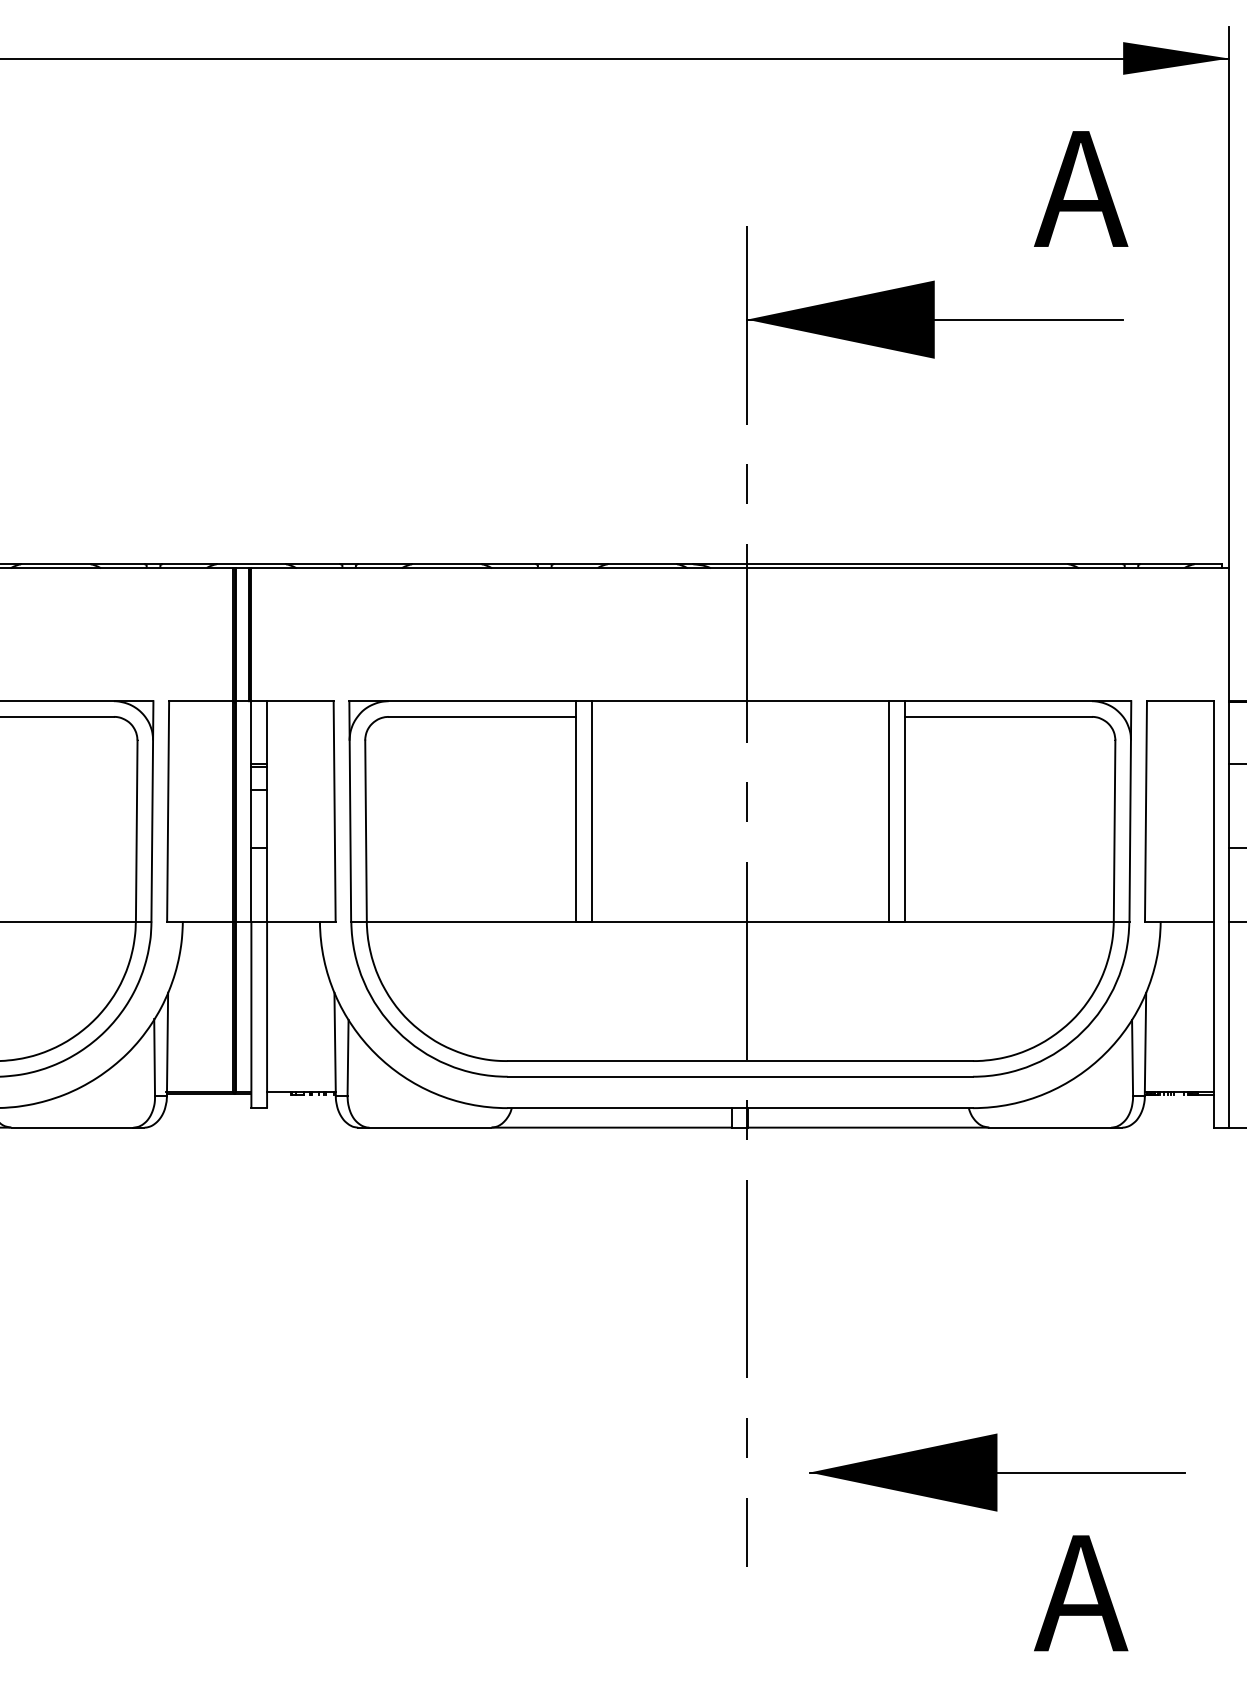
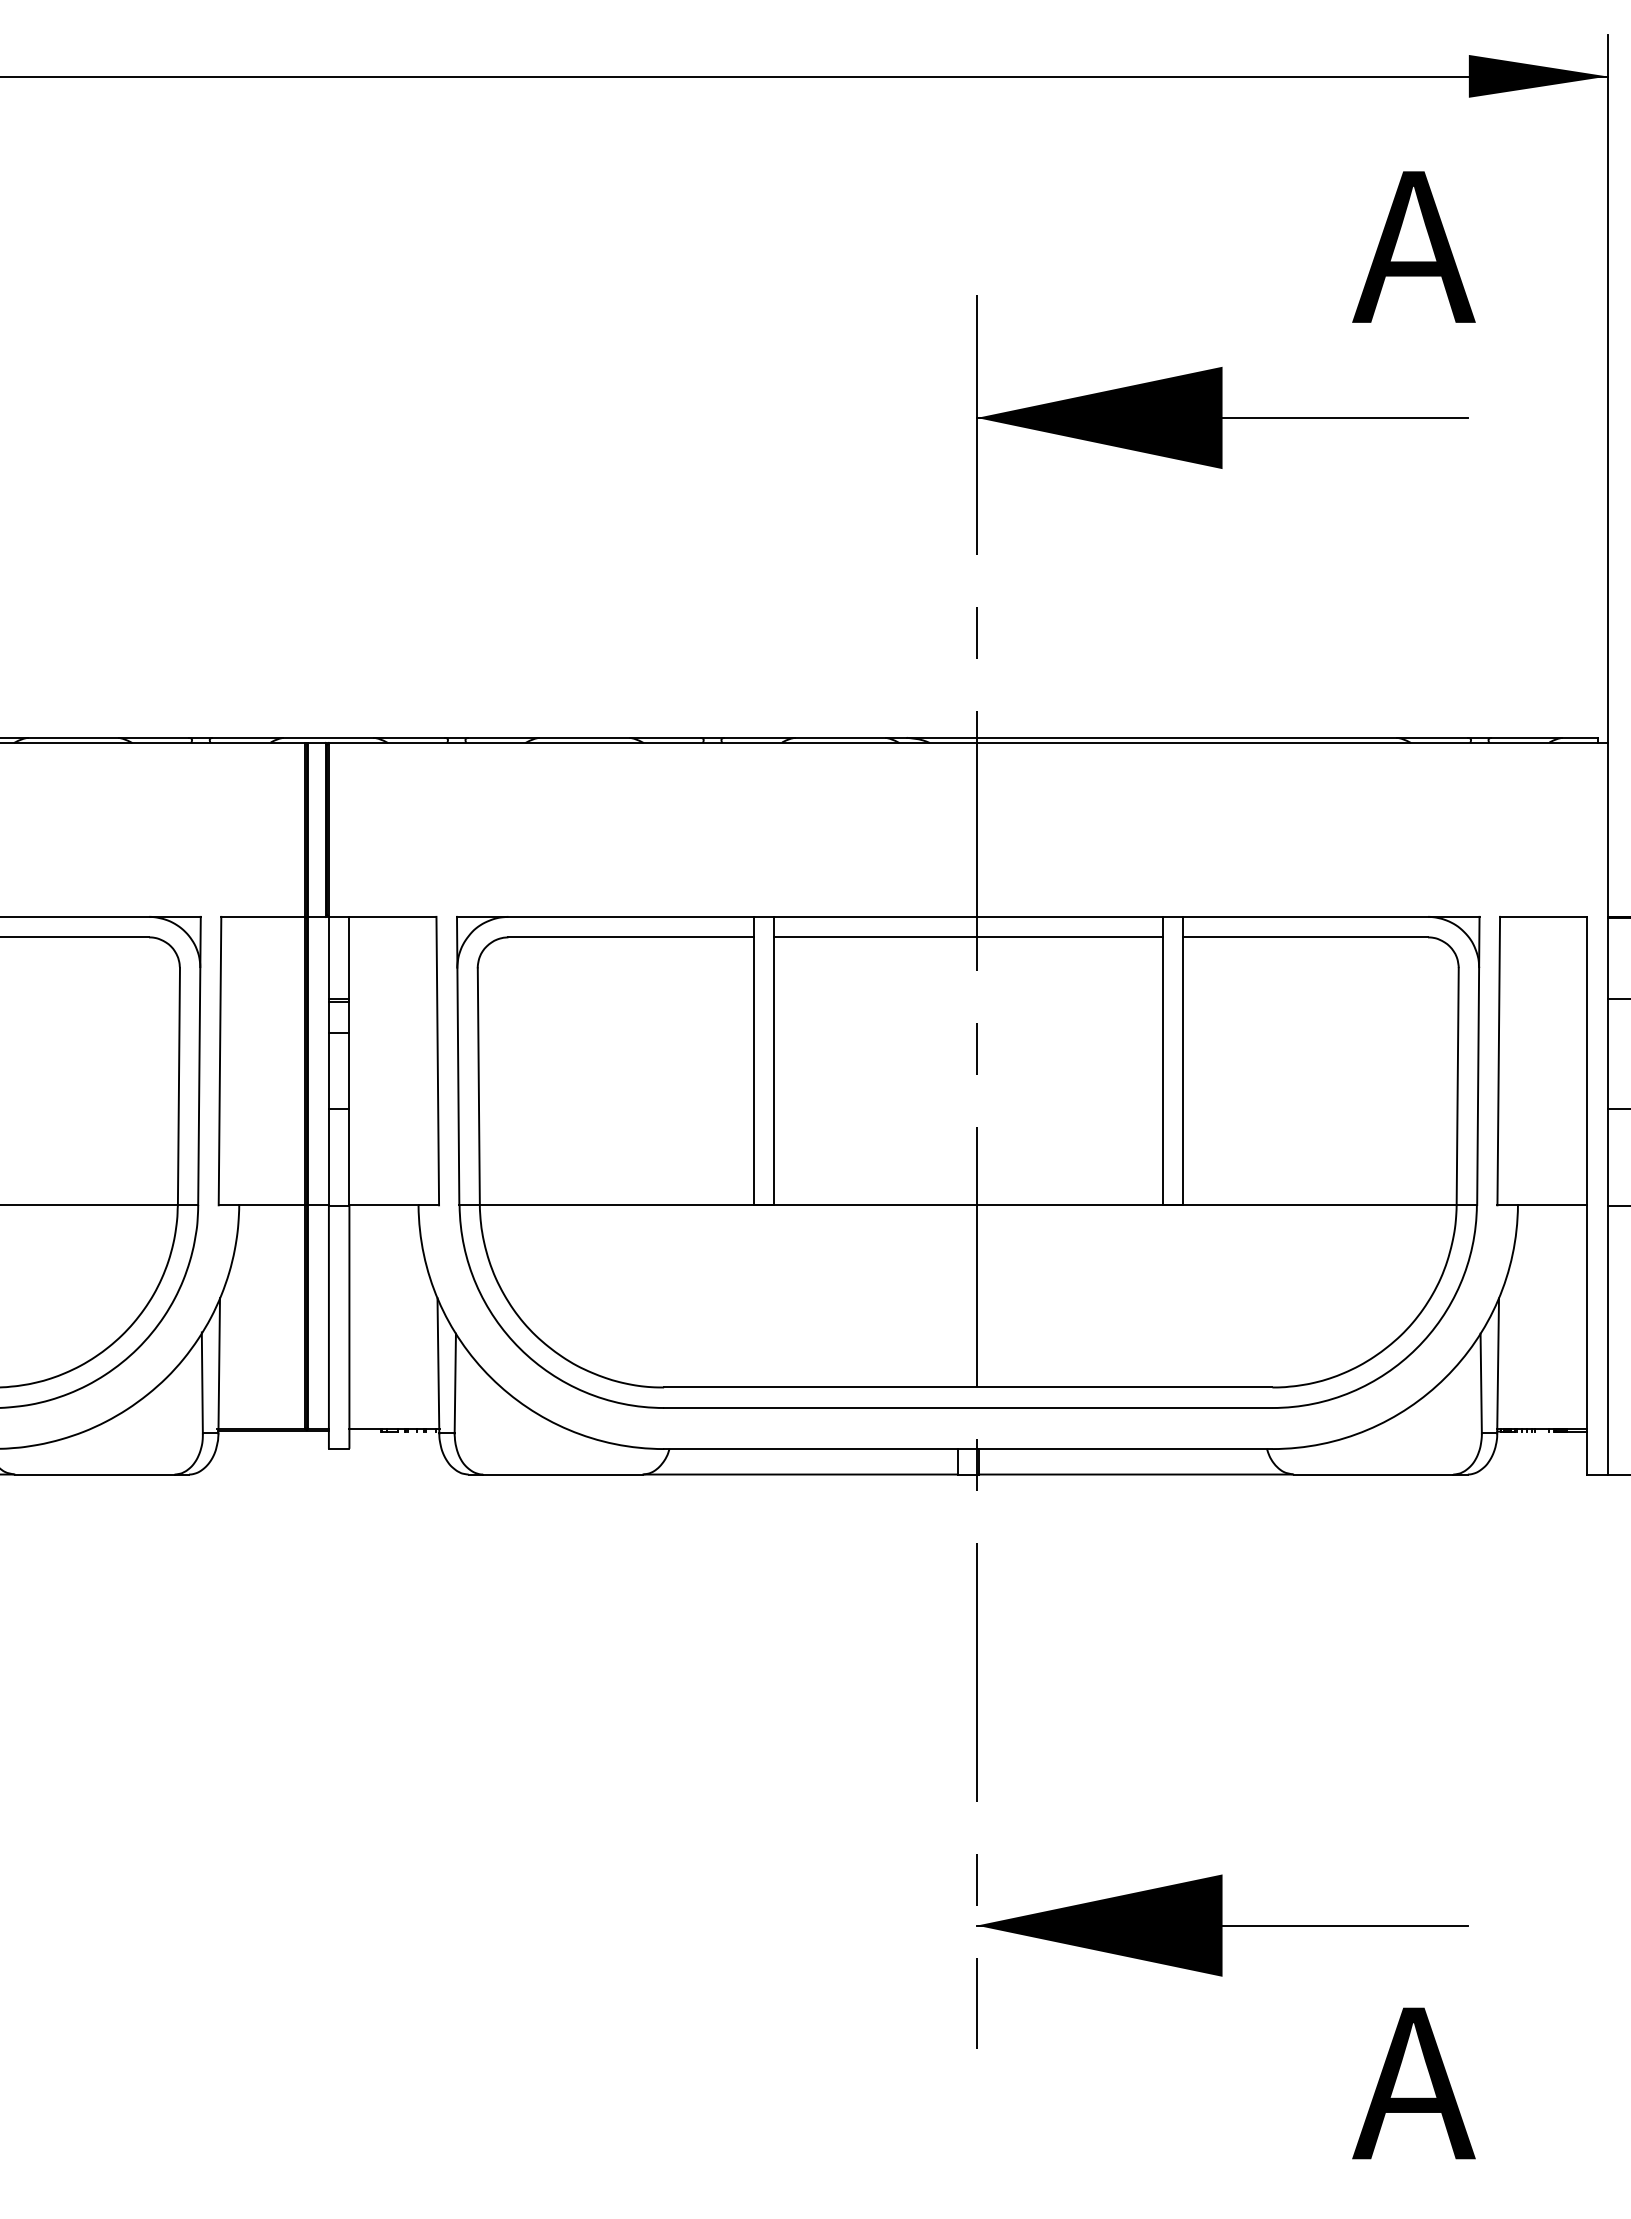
line: (739, 716) -> (967, 937), added
part: (997, 1472) -> (1222, 1925), moved

